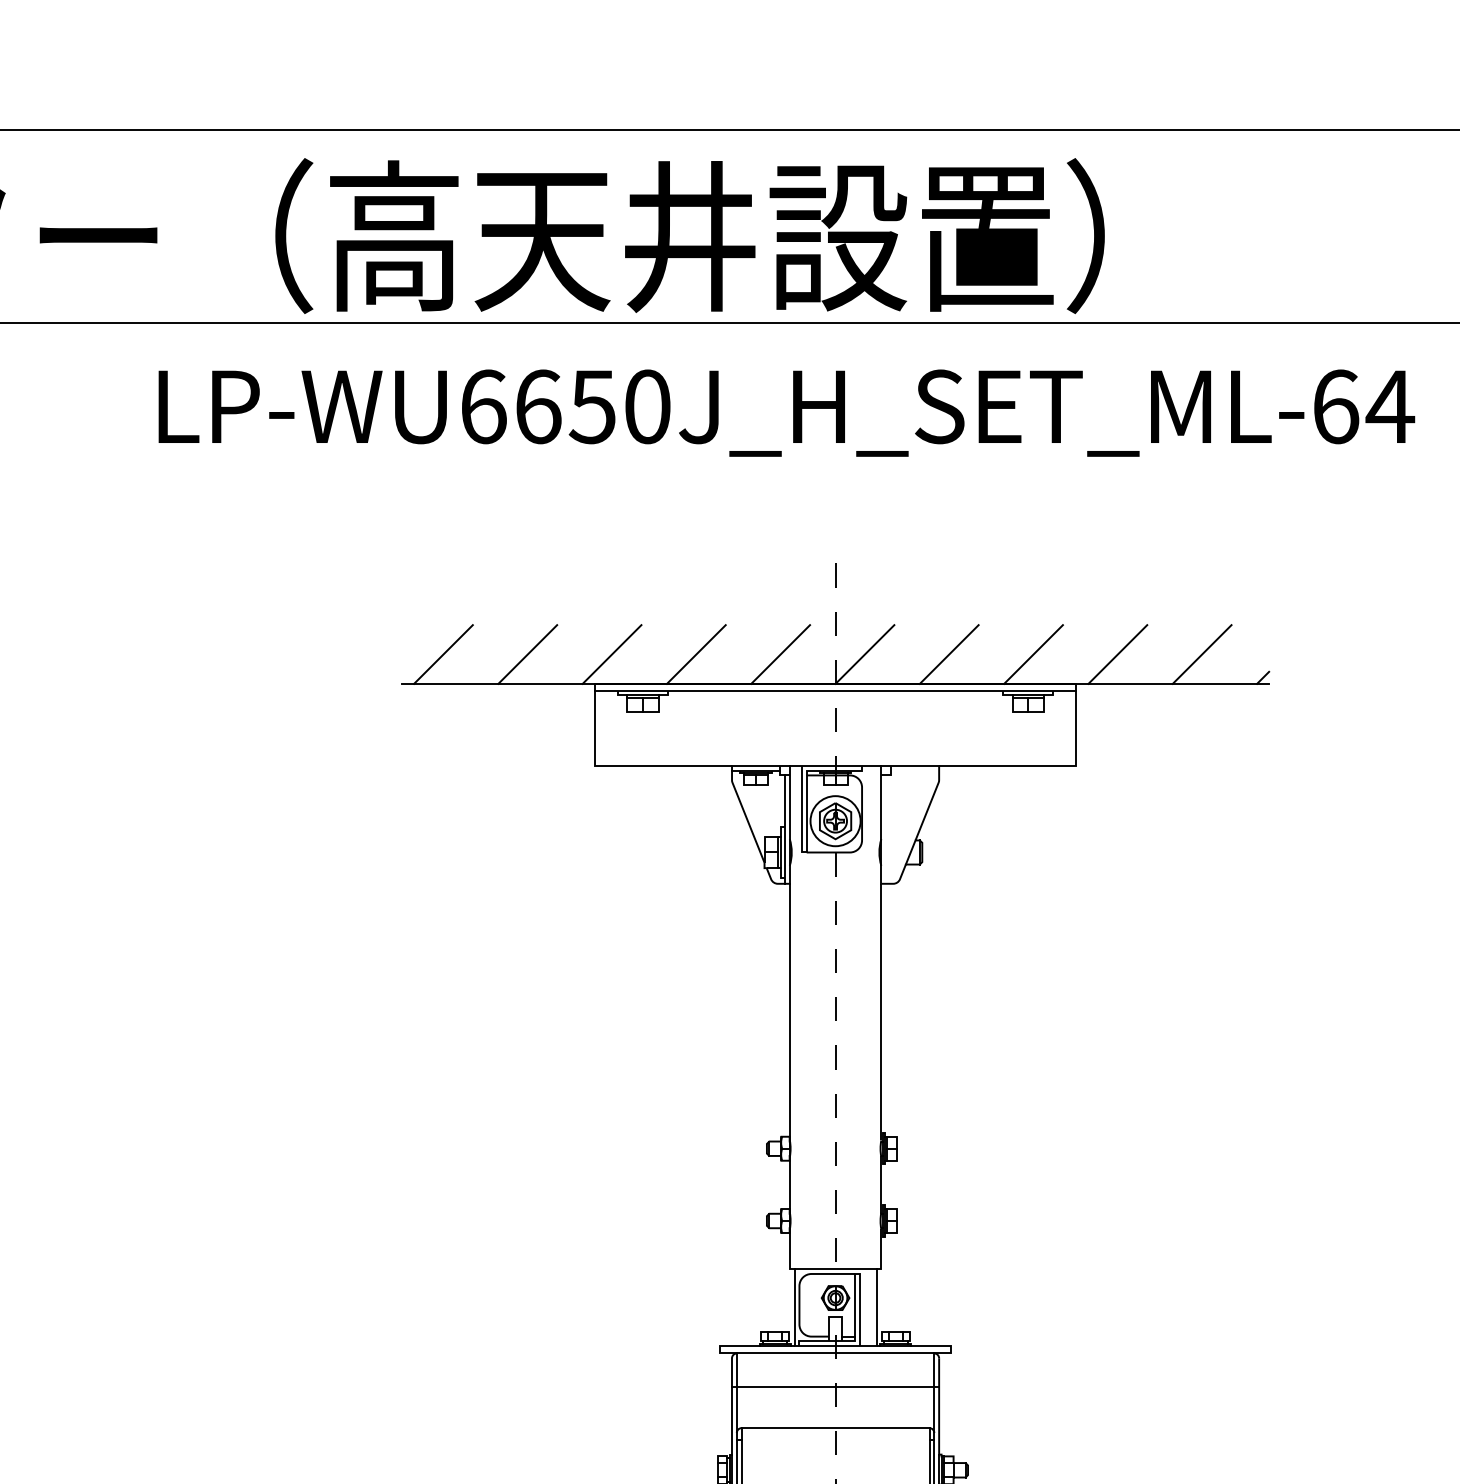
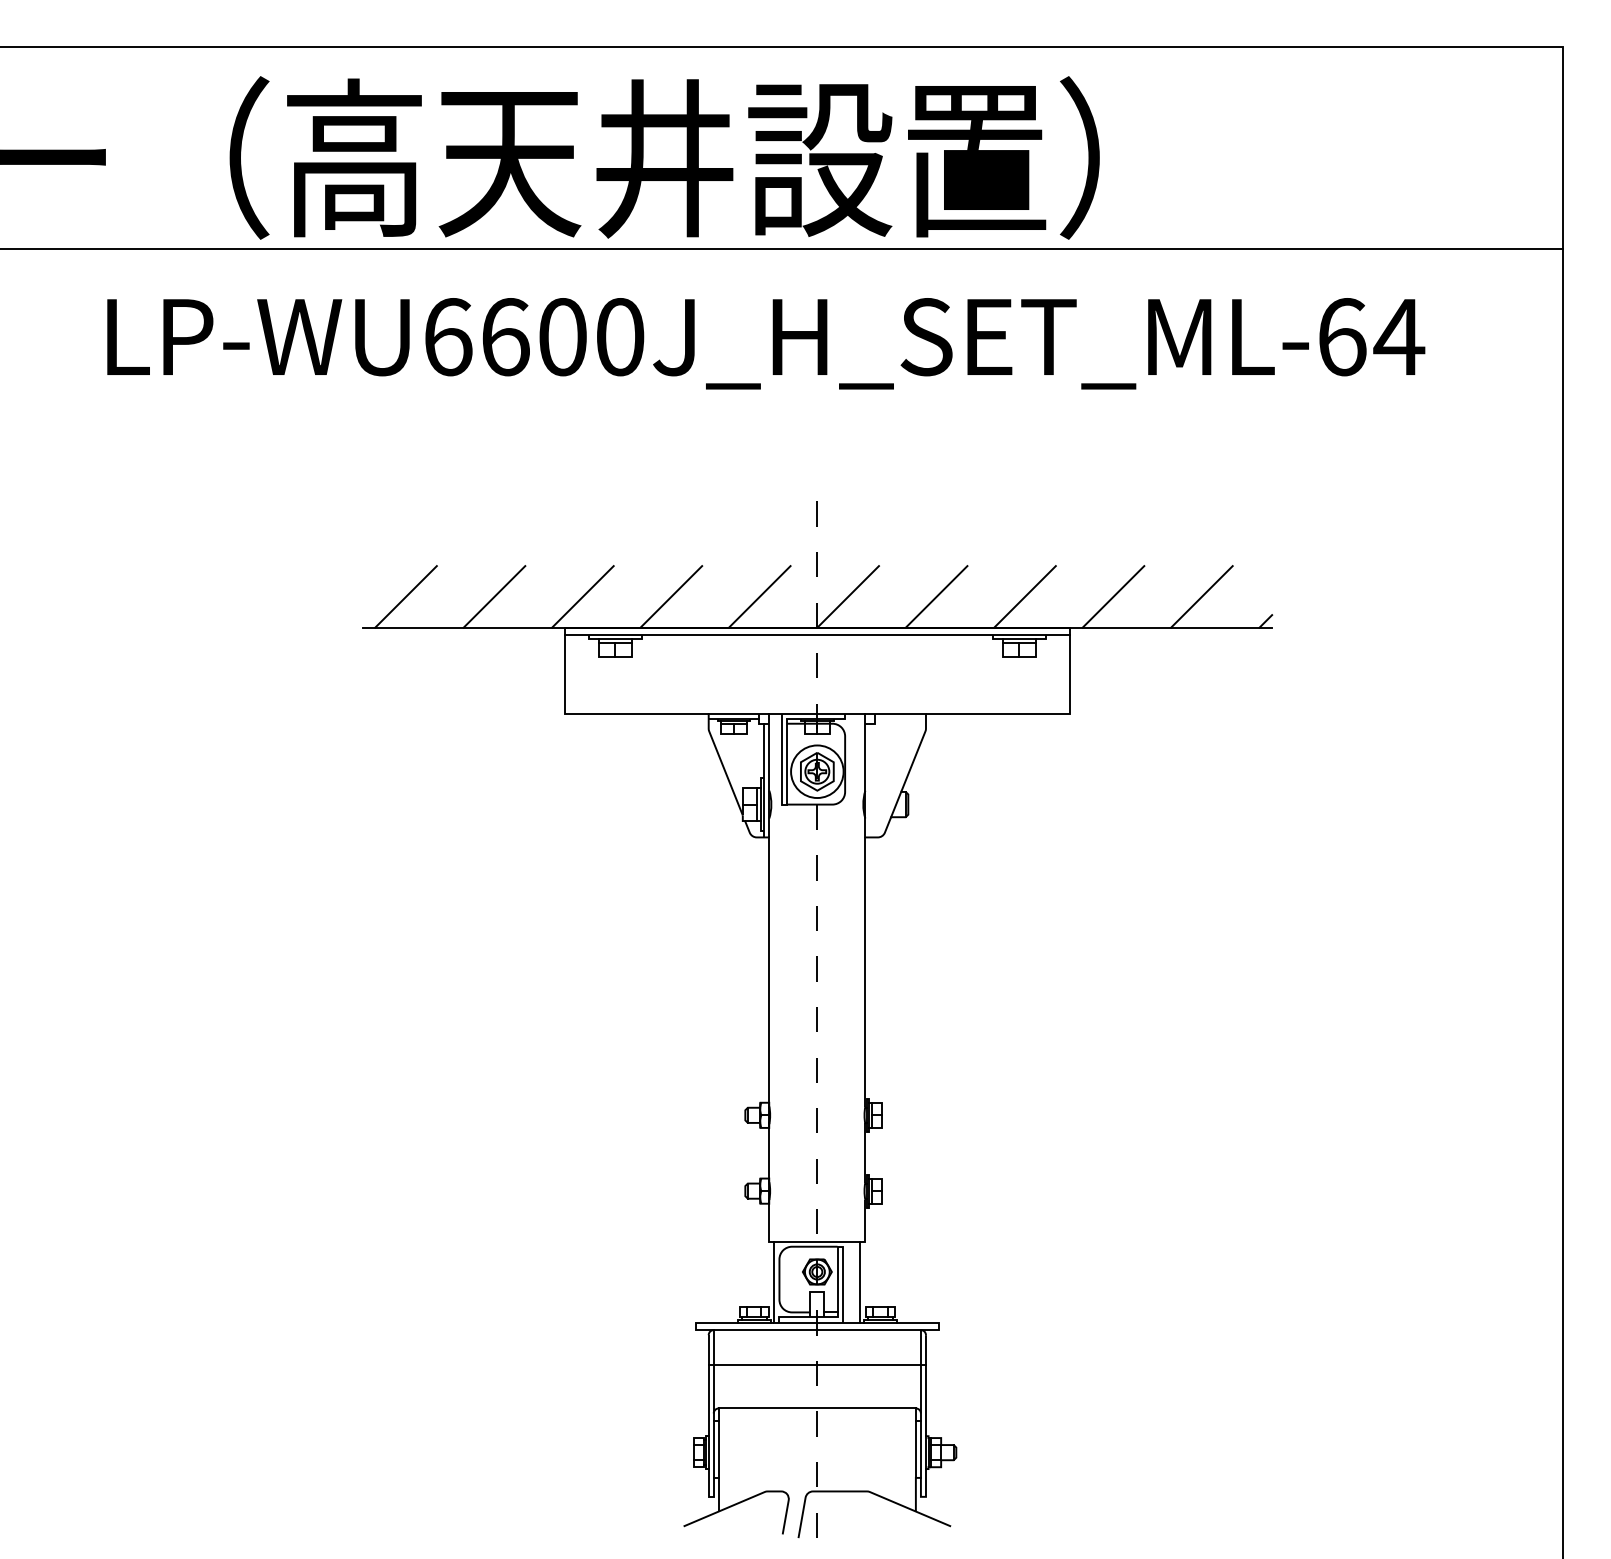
text: (591, 407) -> (561, 337), LP-WU6650J_H_SET_ML-64 -> LP-WU6600J_H_SET_ML-64

